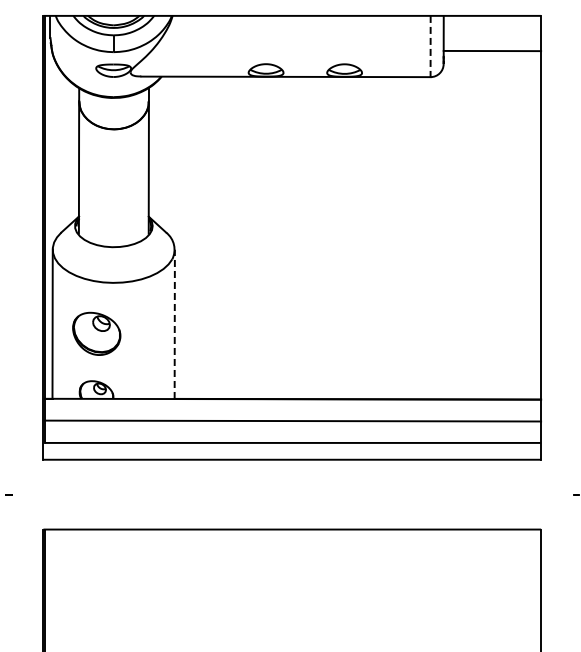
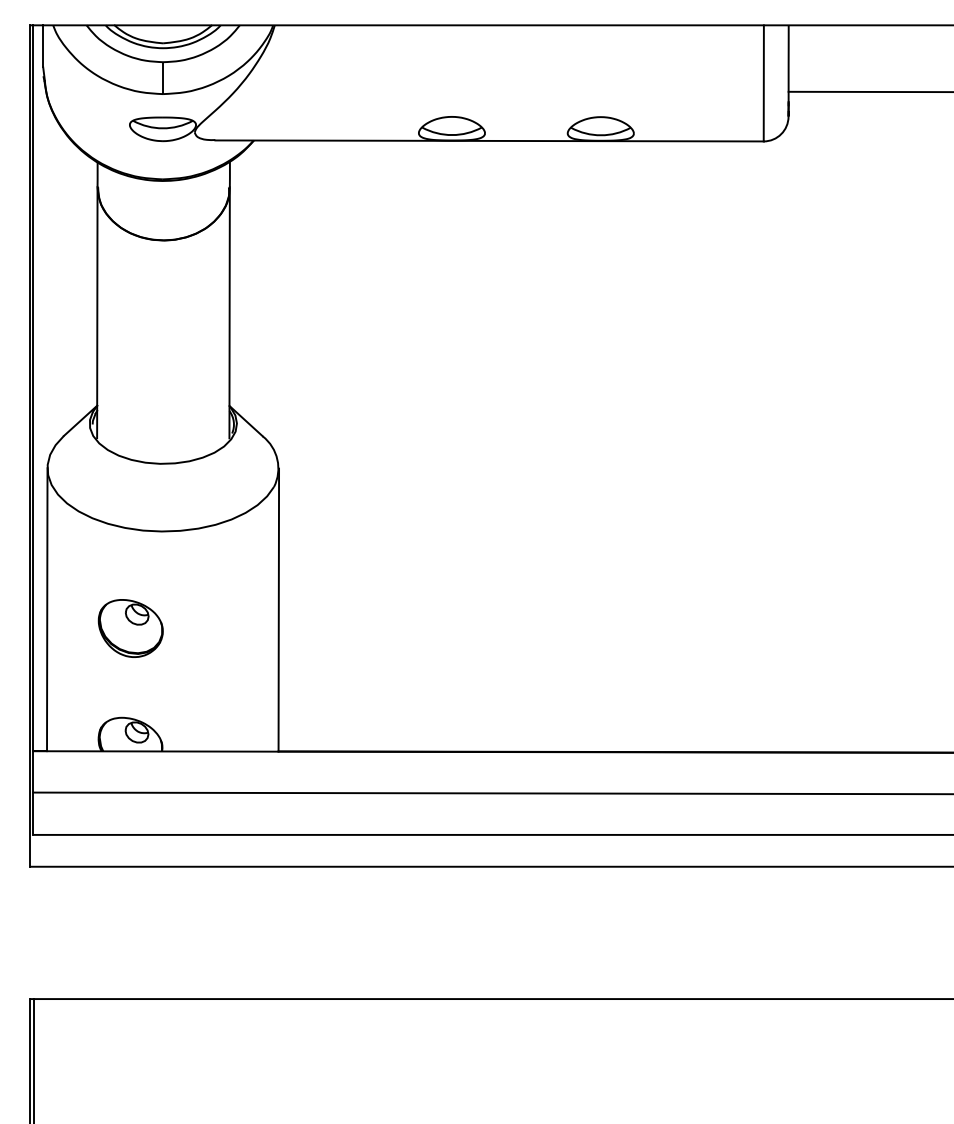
line: (430, 46) -> (763, 83), dashed -> solid
line: (174, 324) -> (278, 610), dashed -> solid
part: (96, 334) -> (130, 629), size x0.71

